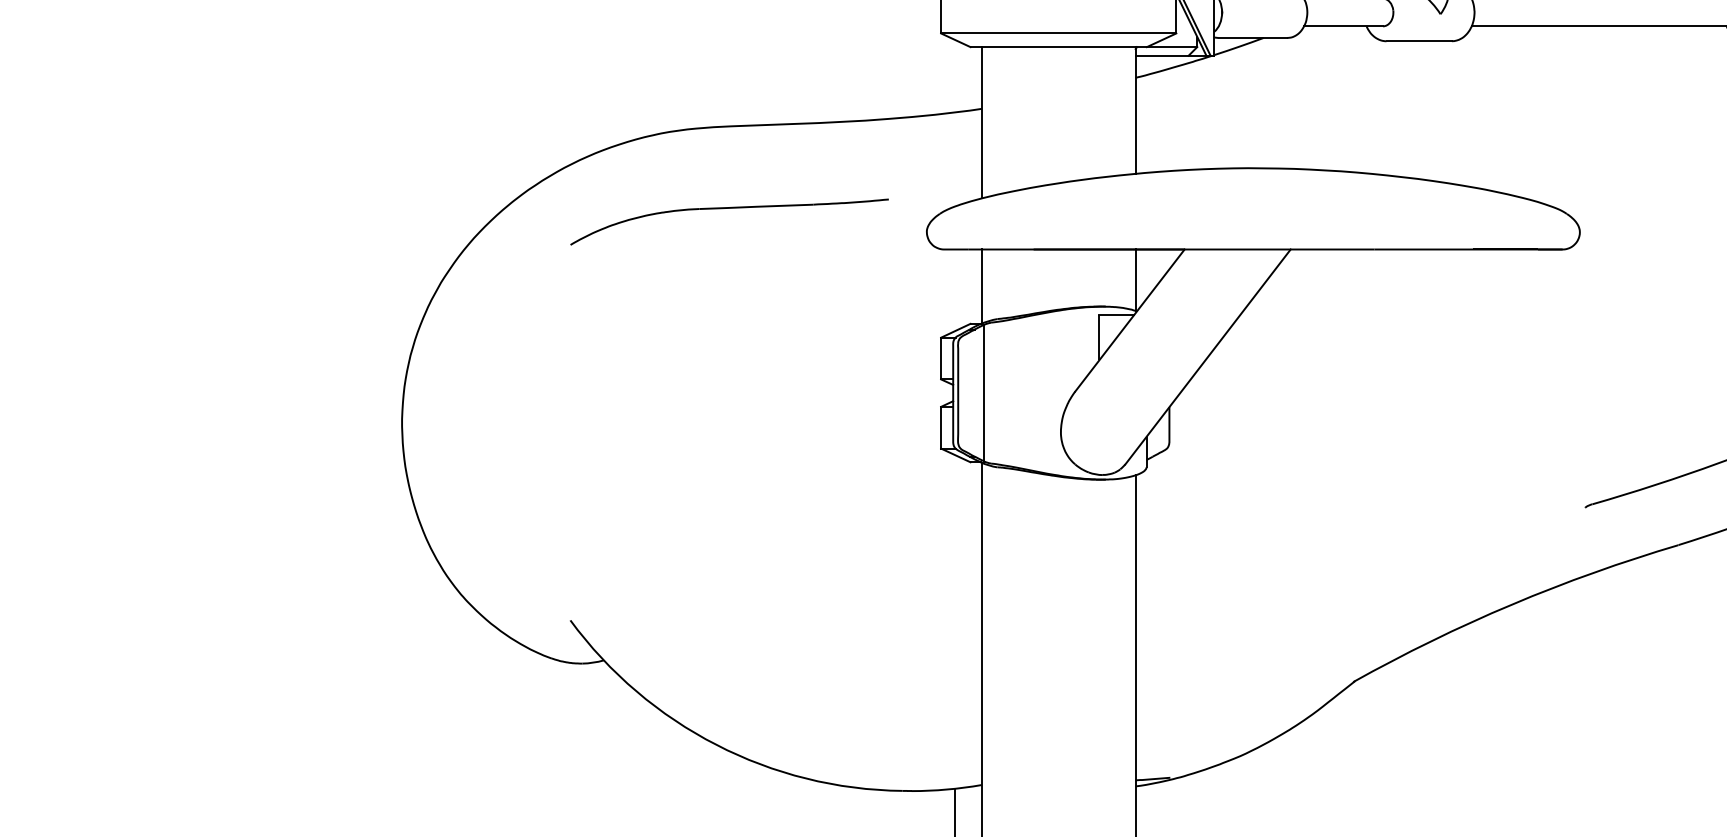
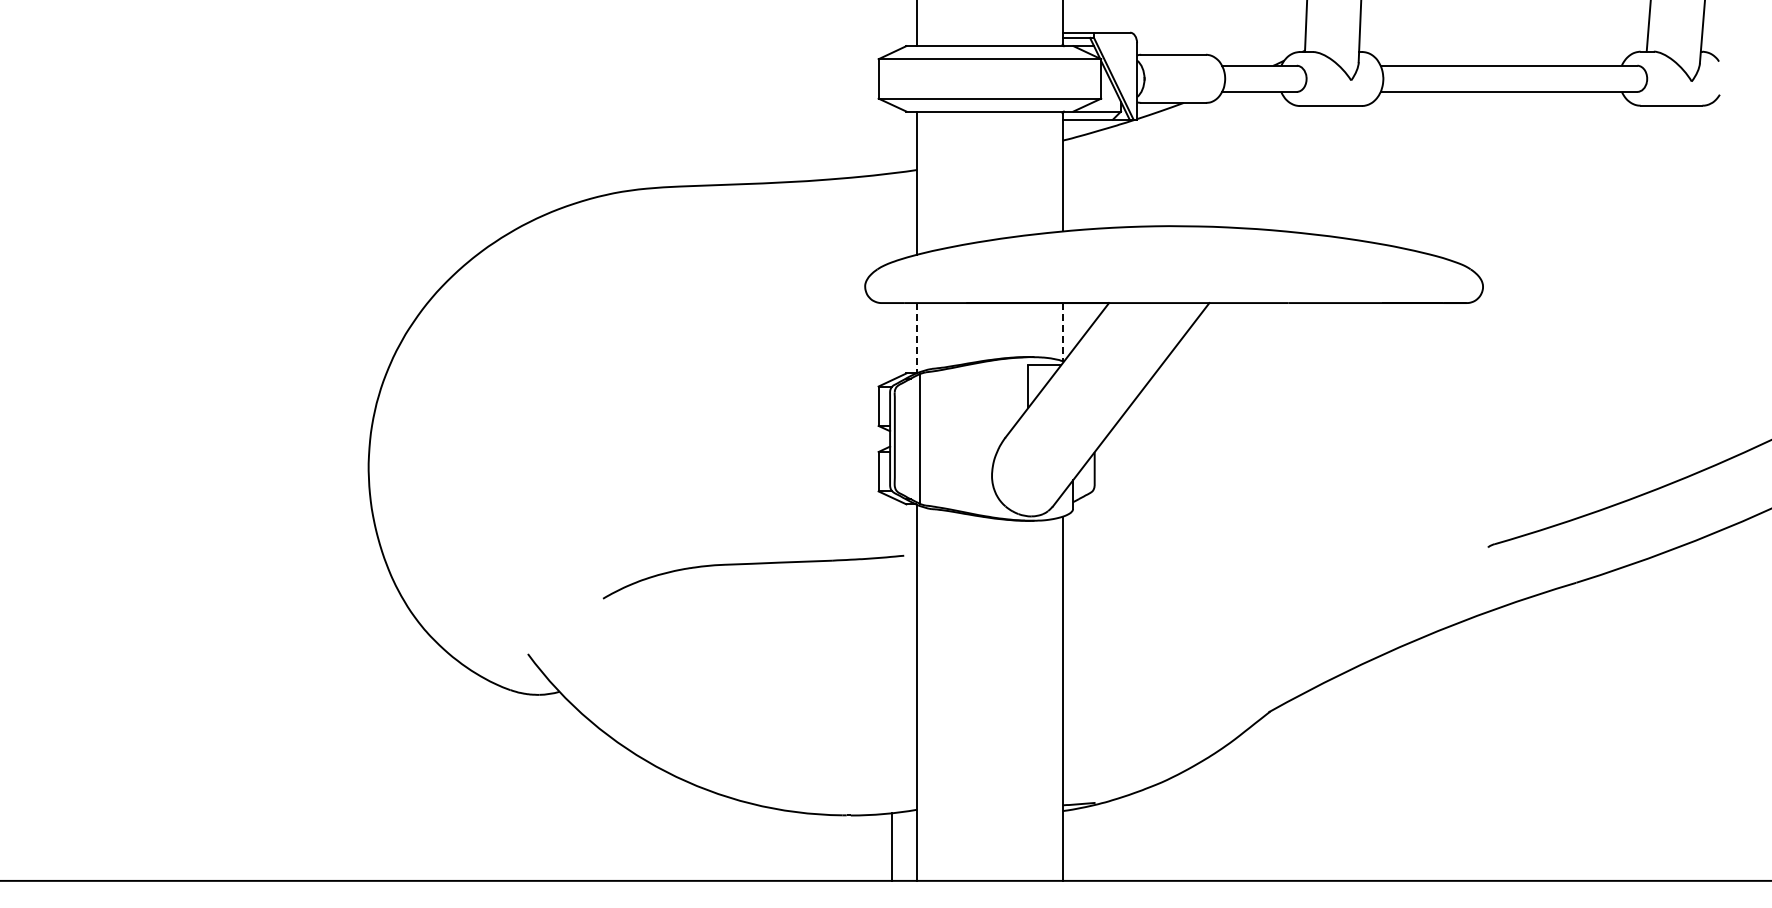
part: (729, 208) -> (753, 564), moved
line: (1135, 280) -> (1062, 332), solid -> dashed
line: (982, 286) -> (917, 338), solid -> dashed

